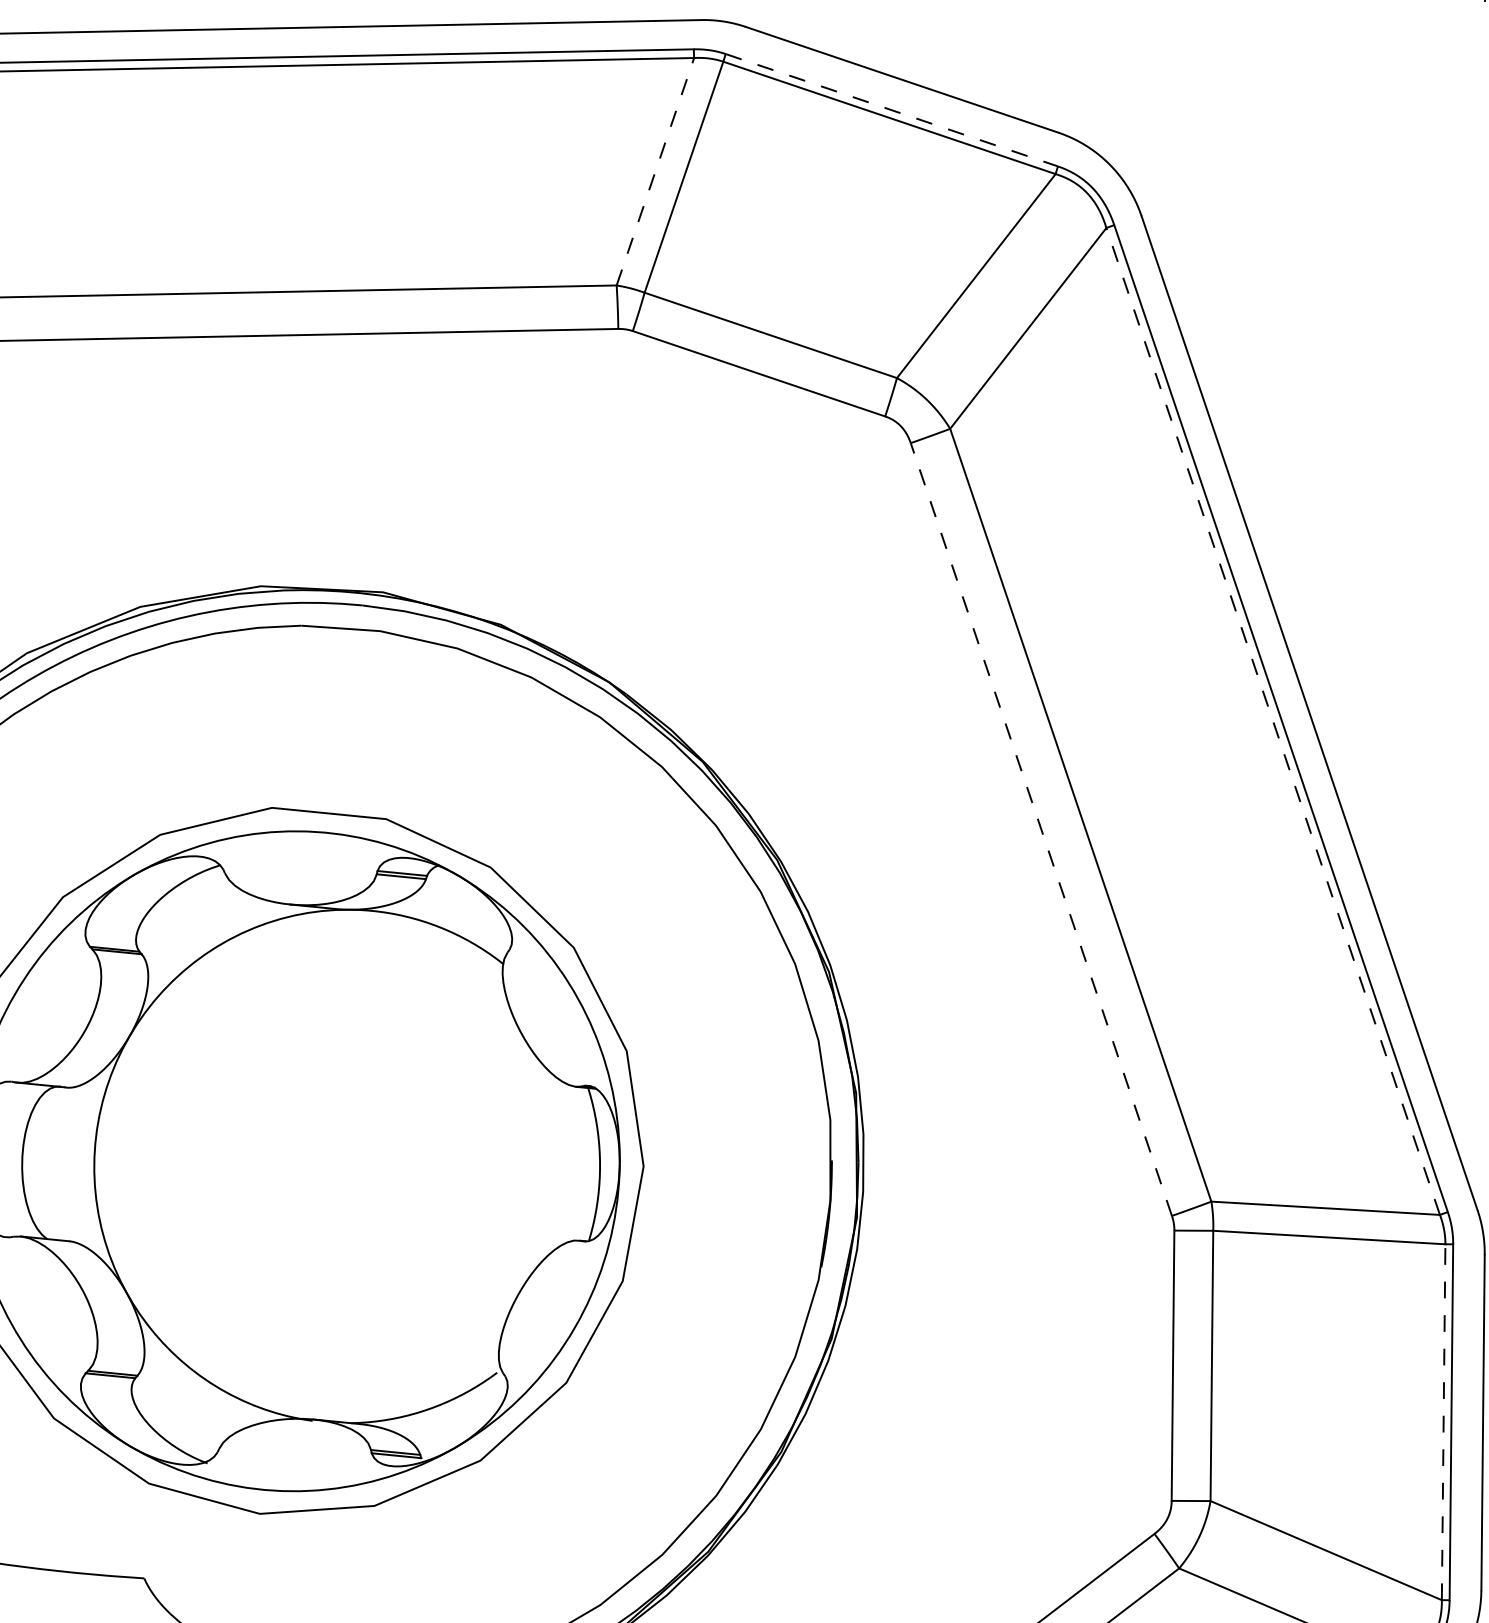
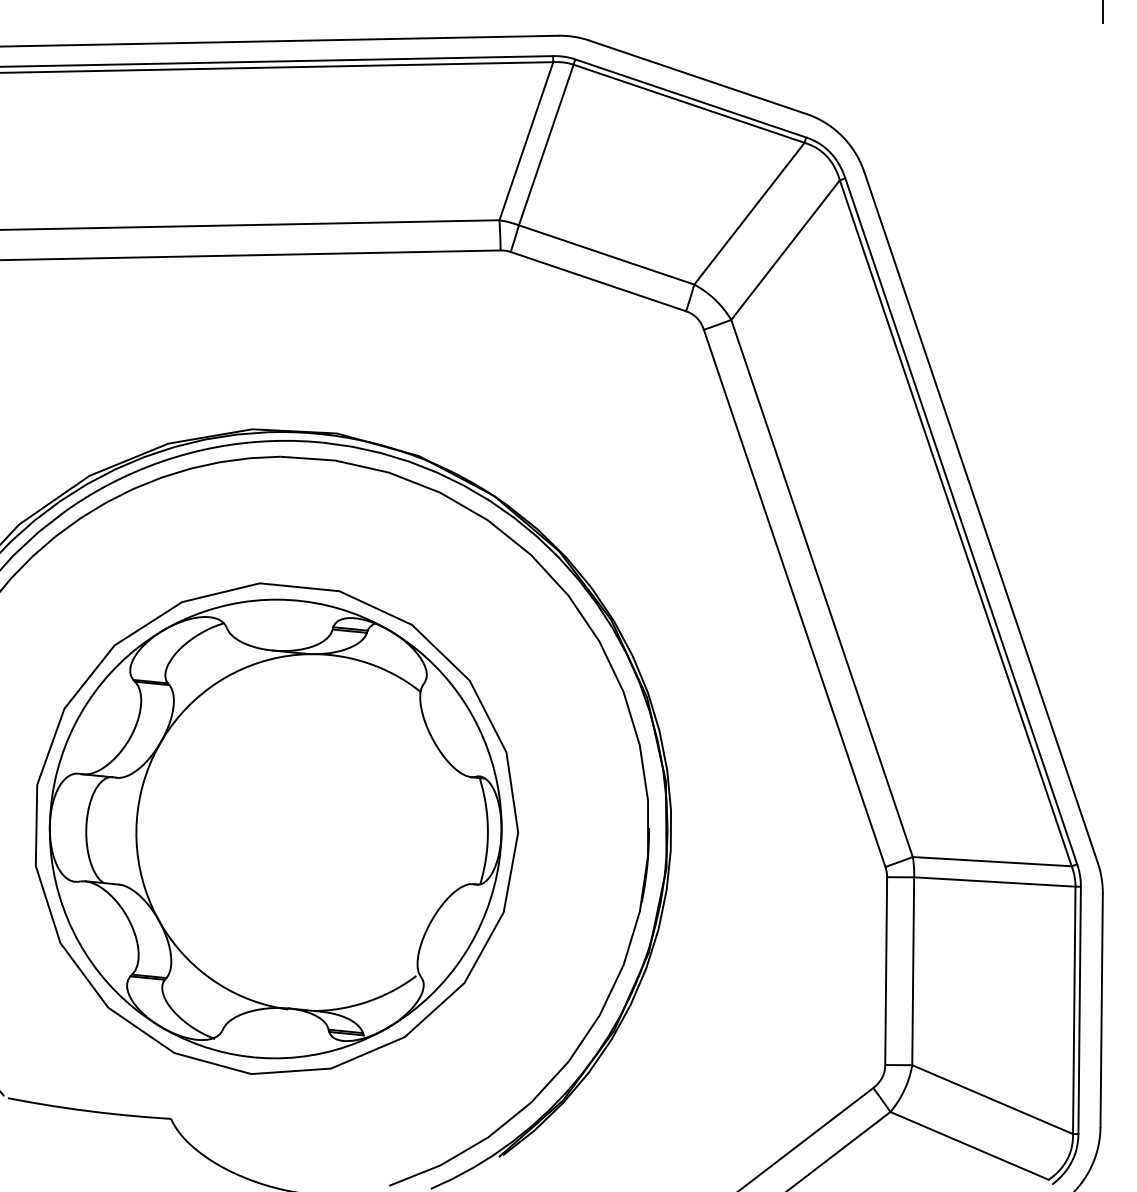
line: (891, 110) -> (690, 98), dashed -> solid
line: (655, 172) -> (526, 141), dashed -> solid
line: (1272, 720) -> (955, 522), dashed -> solid
line: (1041, 828) -> (794, 597), dashed -> solid
line: (1443, 1422) -> (1074, 1010), dashed -> solid

